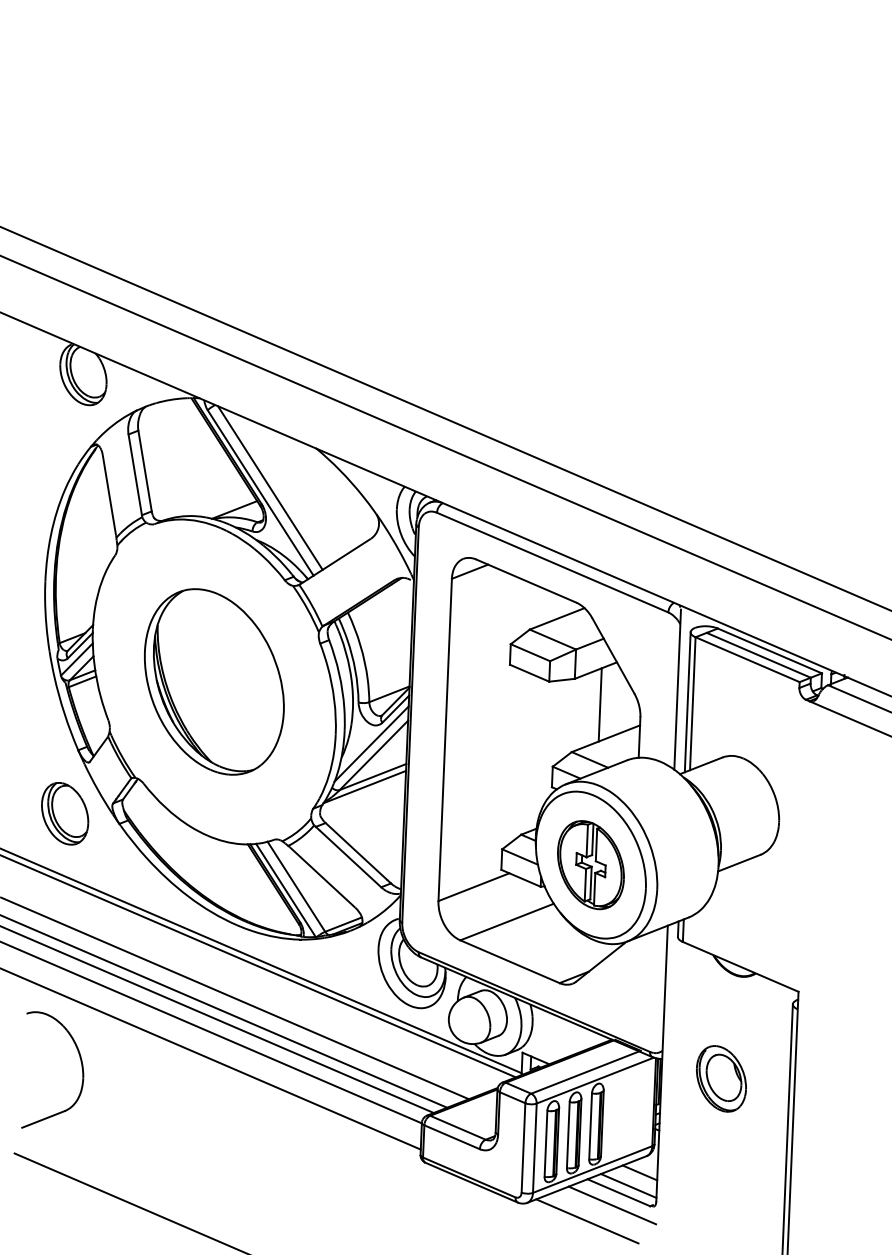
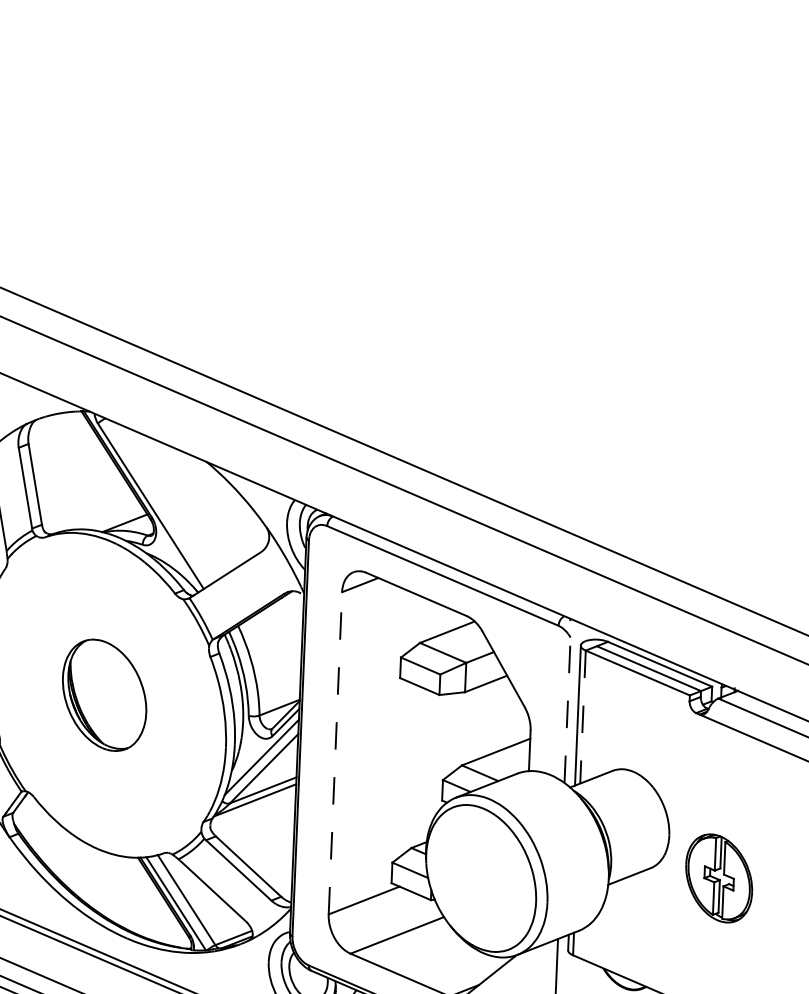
line: (269, 487) -> (159, 500), removed
part: (214, 681) -> (104, 694), size x0.6
line: (677, 689) -> (567, 702), solid -> dashed
line: (692, 703) -> (582, 716), solid -> dashed
line: (599, 704) -> (489, 717), removed
line: (445, 739) -> (335, 752), solid -> dashed
part: (590, 865) -> (718, 878), moved

